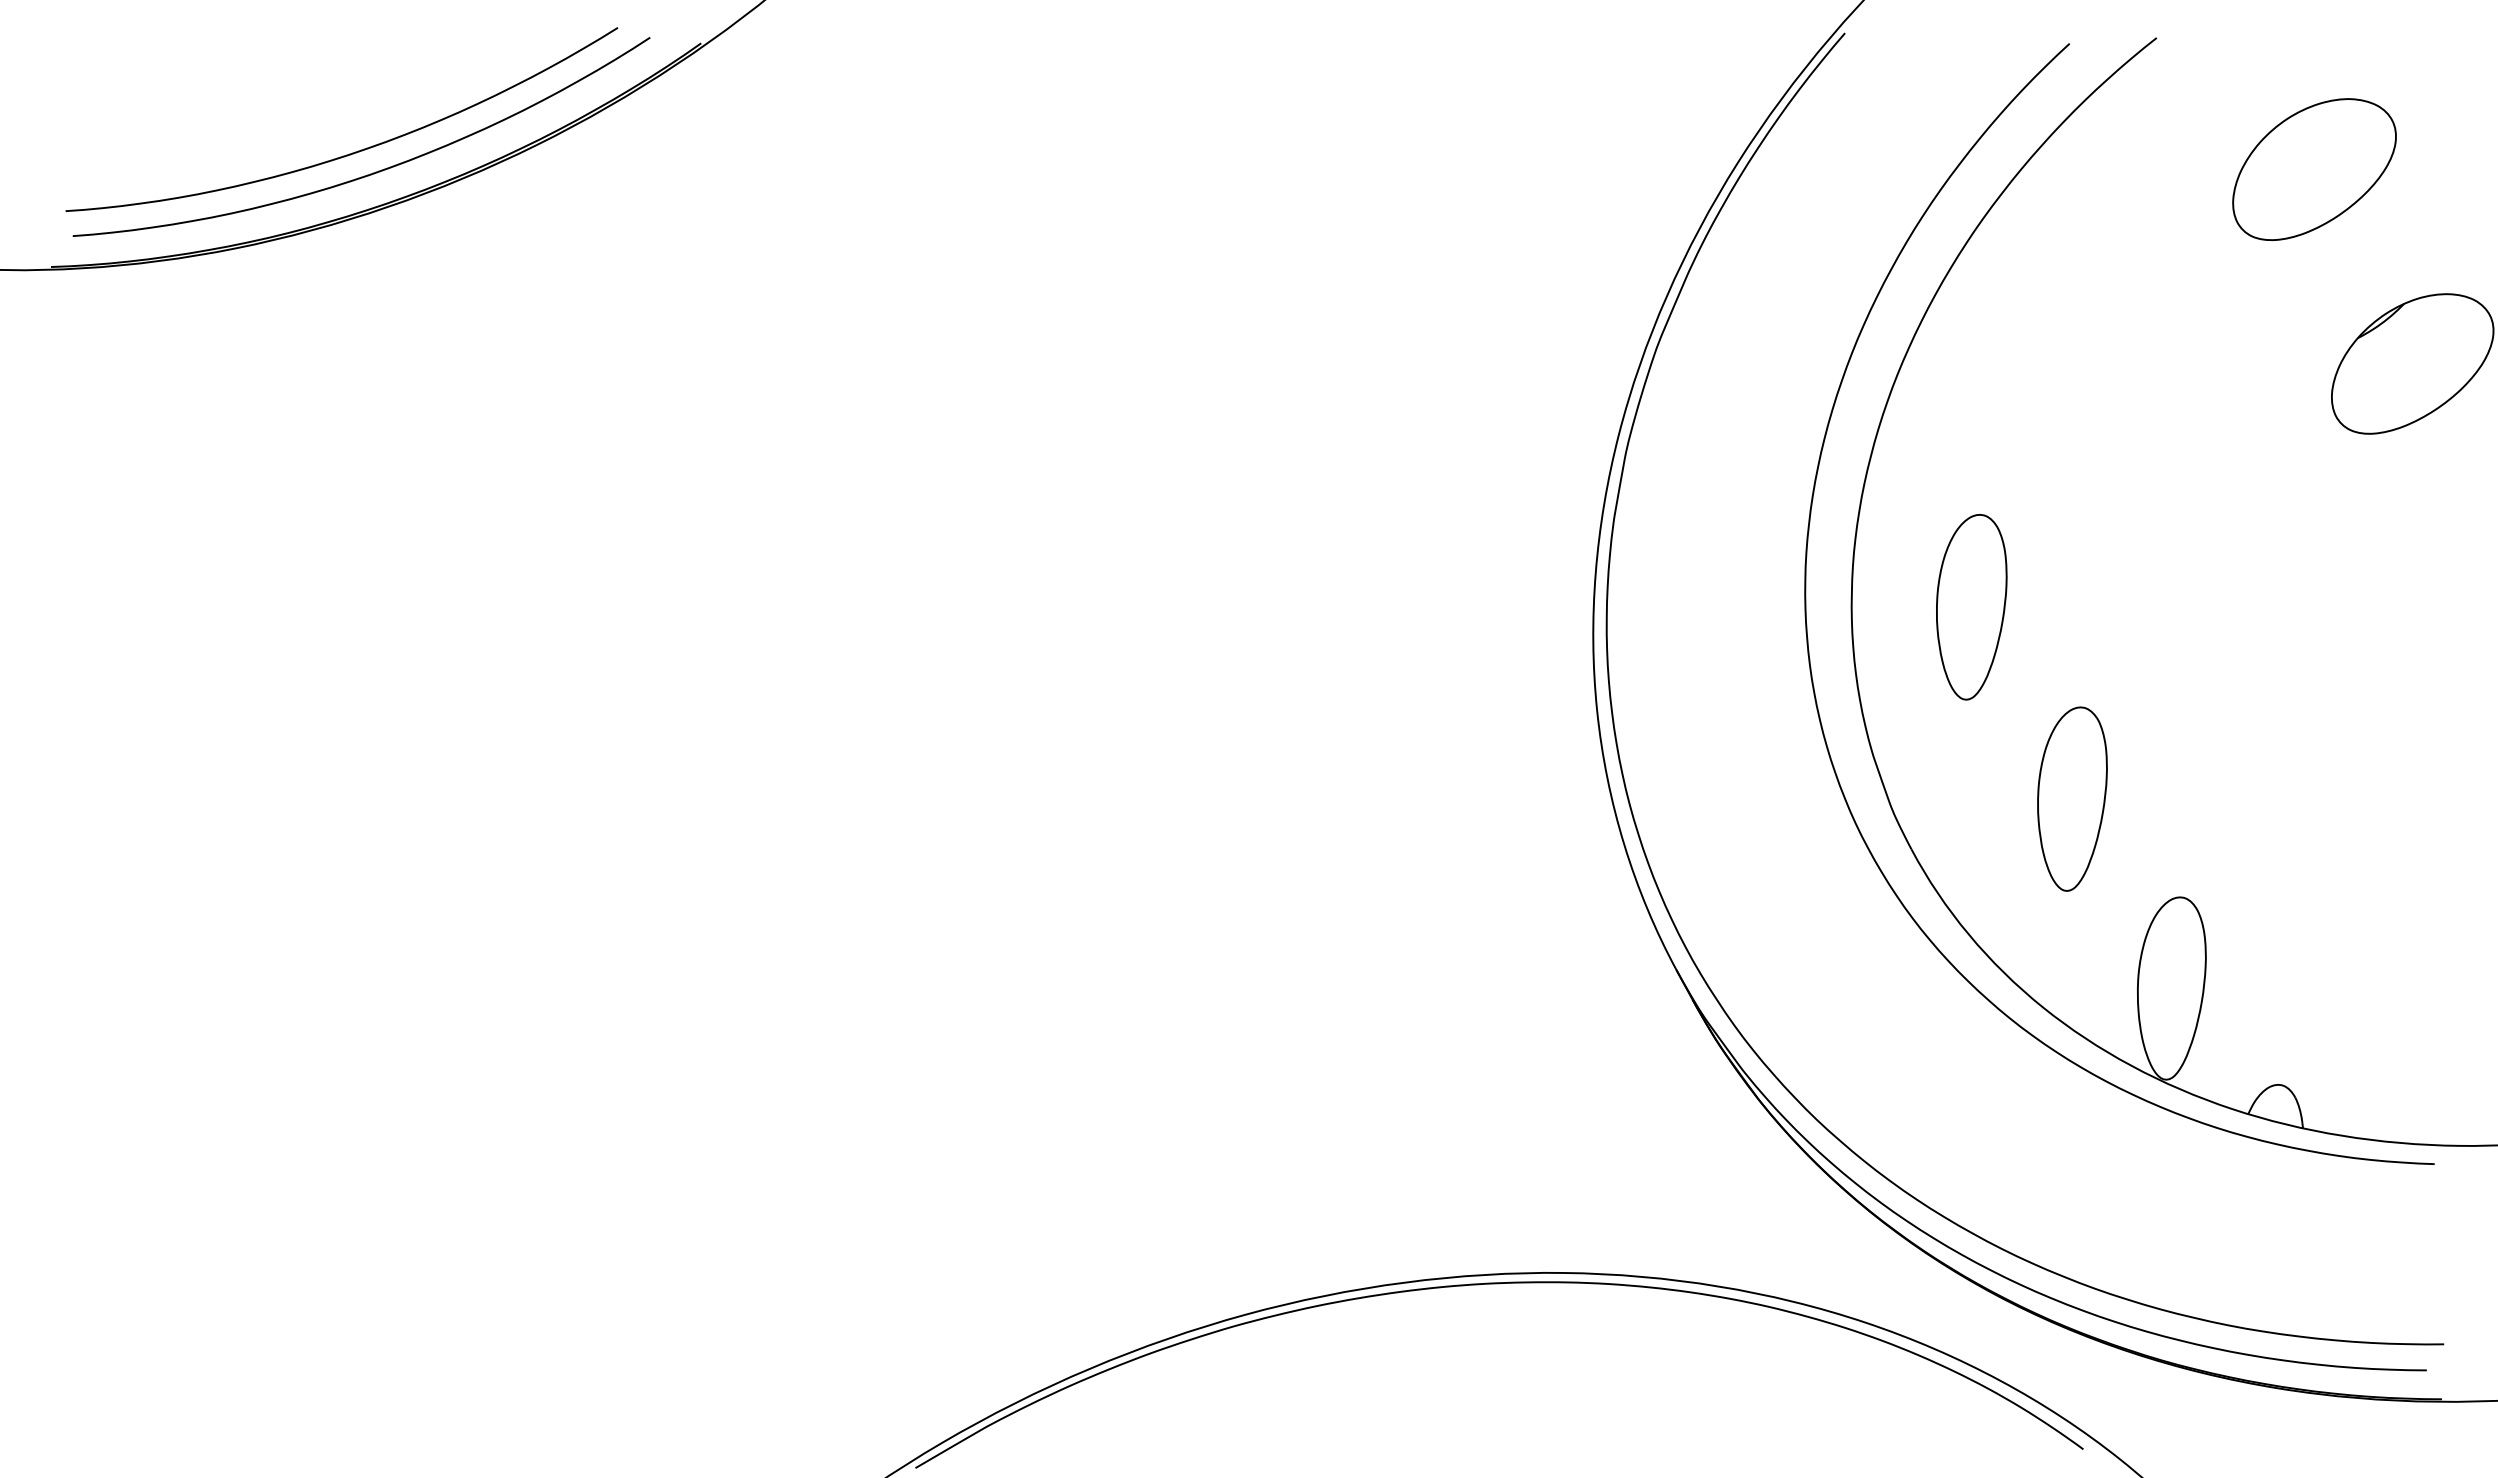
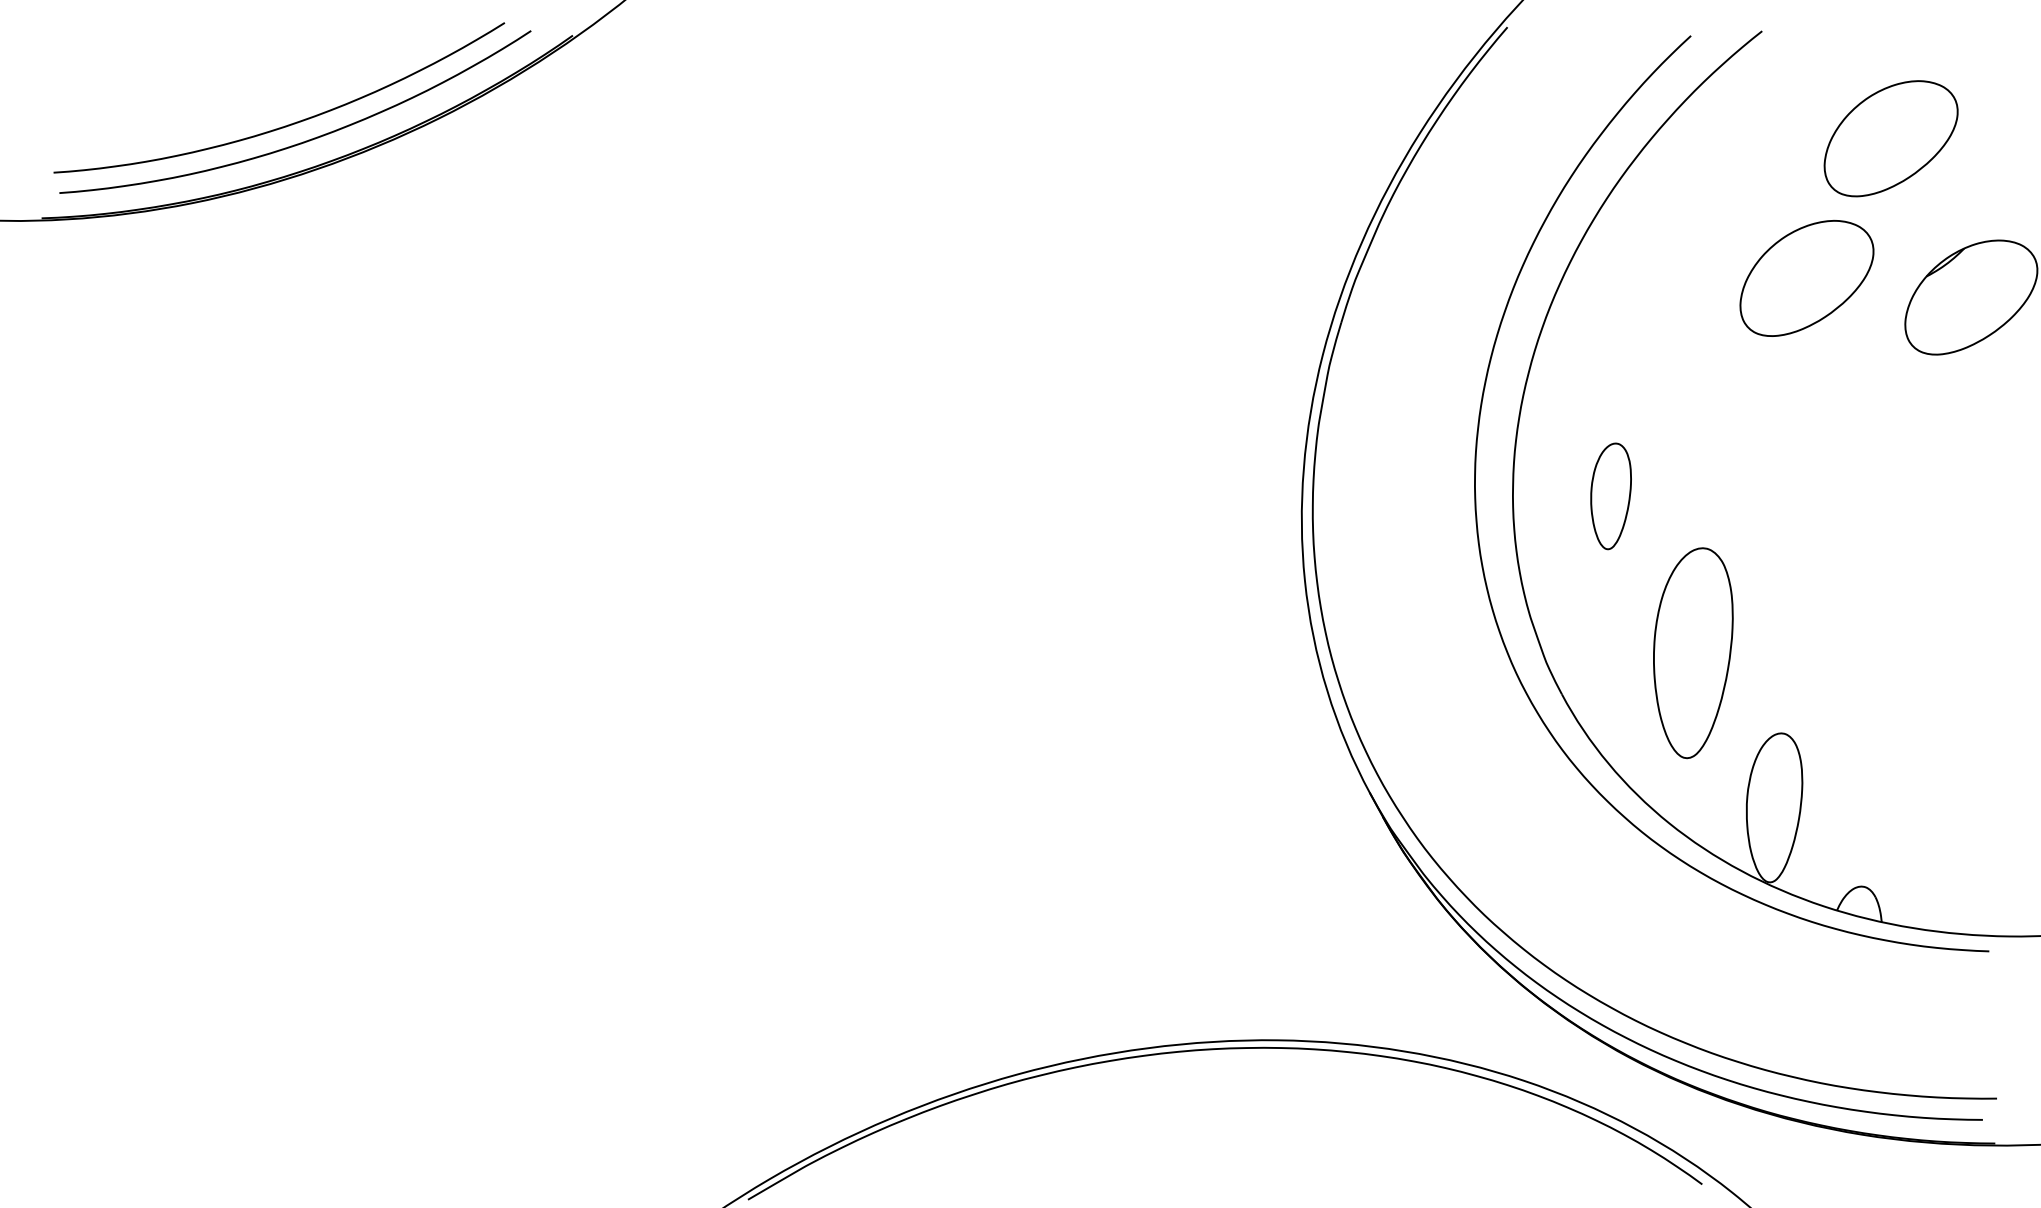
part: (2211, 340) -> (1806, 278), added
part: (1971, 607) -> (1610, 496), size x0.7
part: (2072, 798) -> (1693, 652), size x1.4

